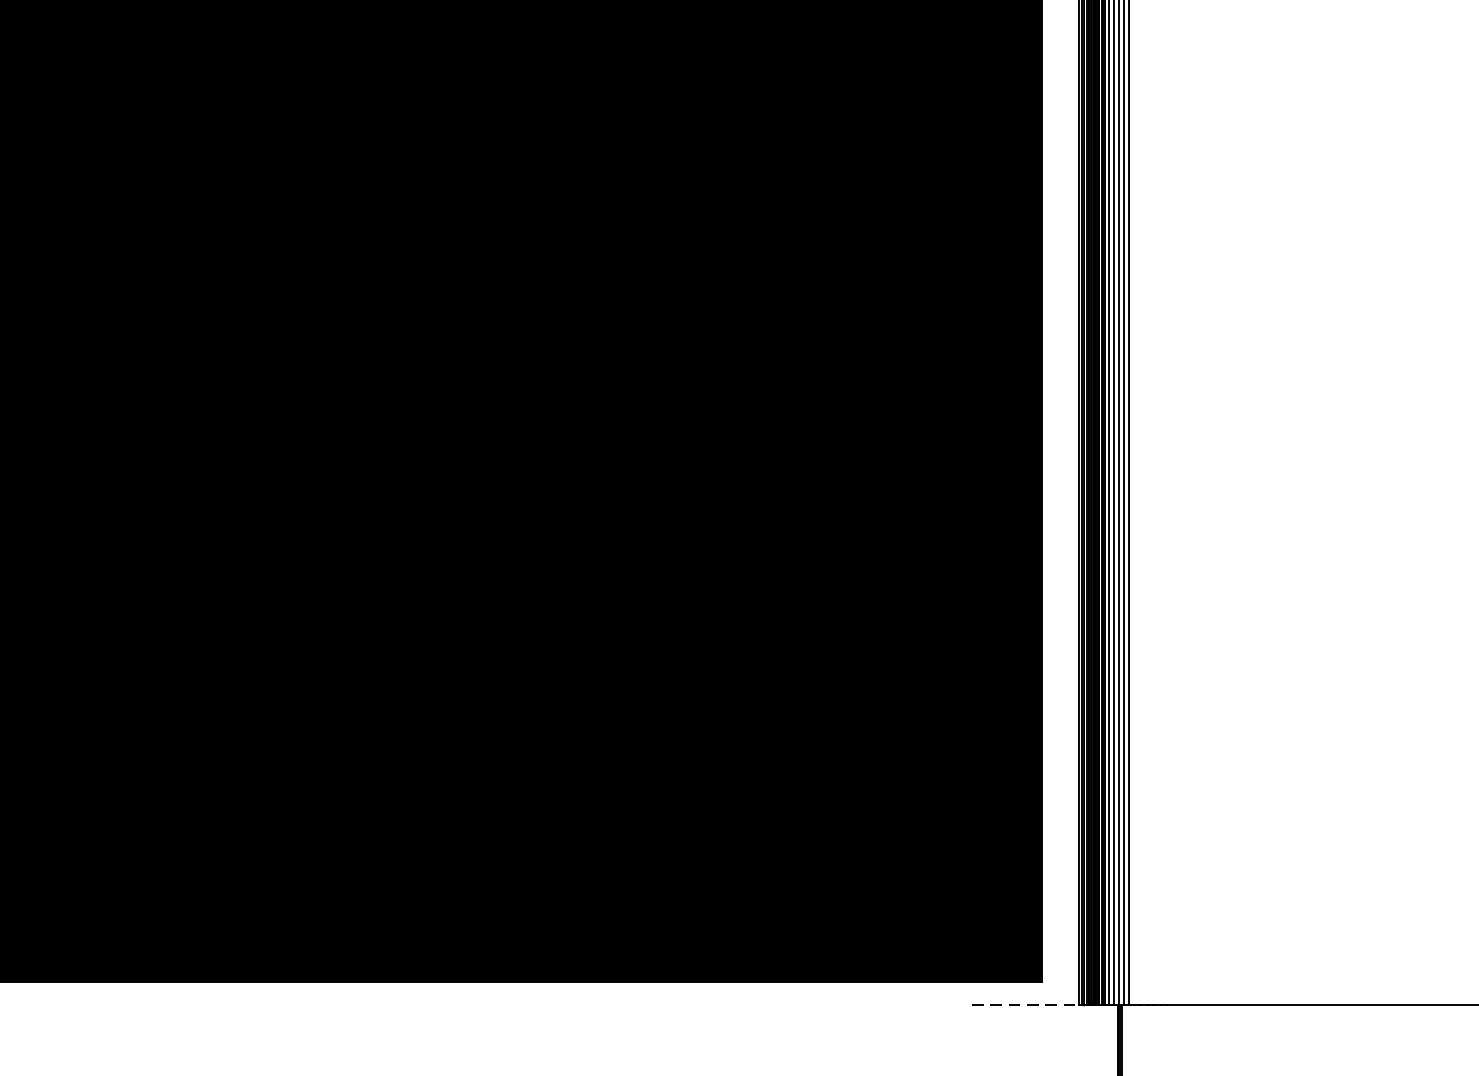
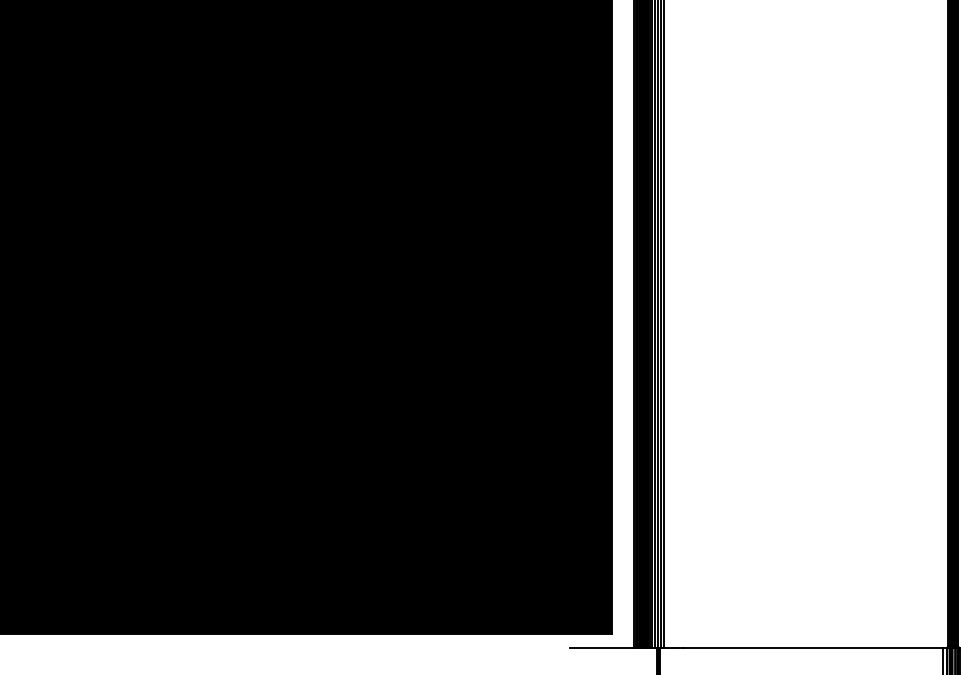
line: (1026, 1004) -> (602, 647), dashed -> solid

